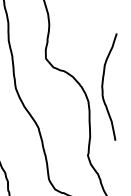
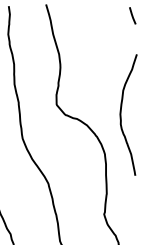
curve: (103, 86) -> (121, 114), moved

